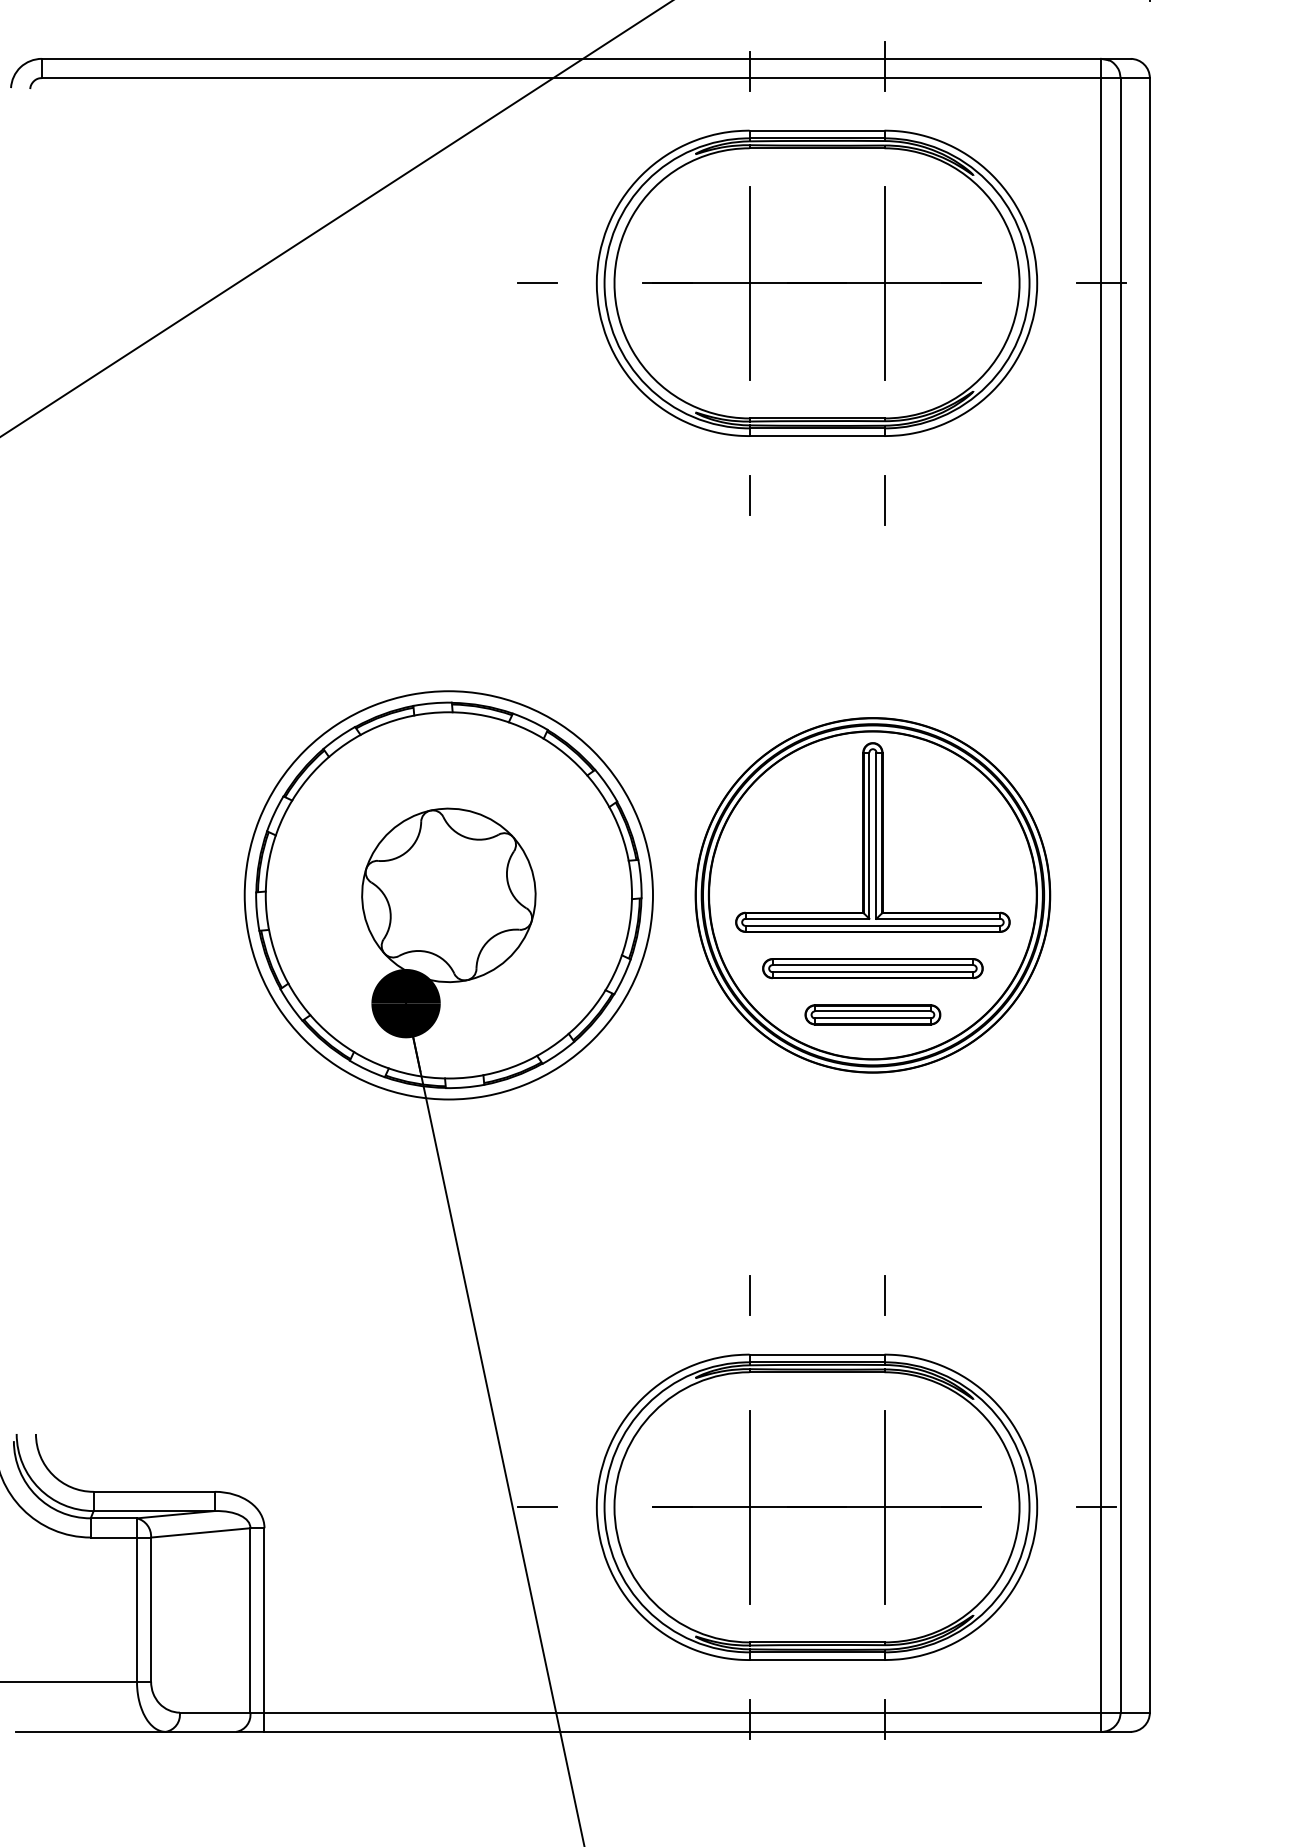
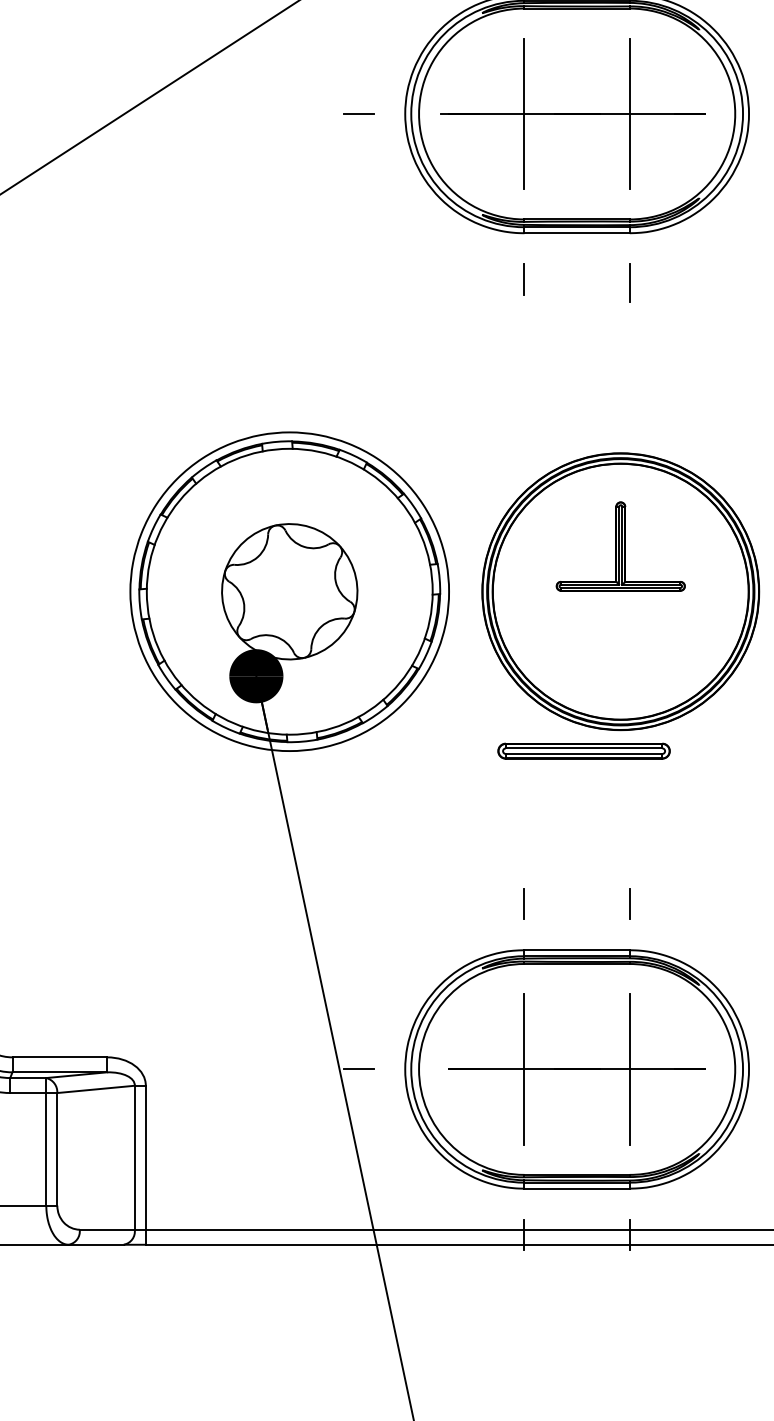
part: (872, 837) -> (620, 546), size x0.6
part: (872, 968) -> (583, 751), moved
part: (872, 1014) -> (620, 684), removed

